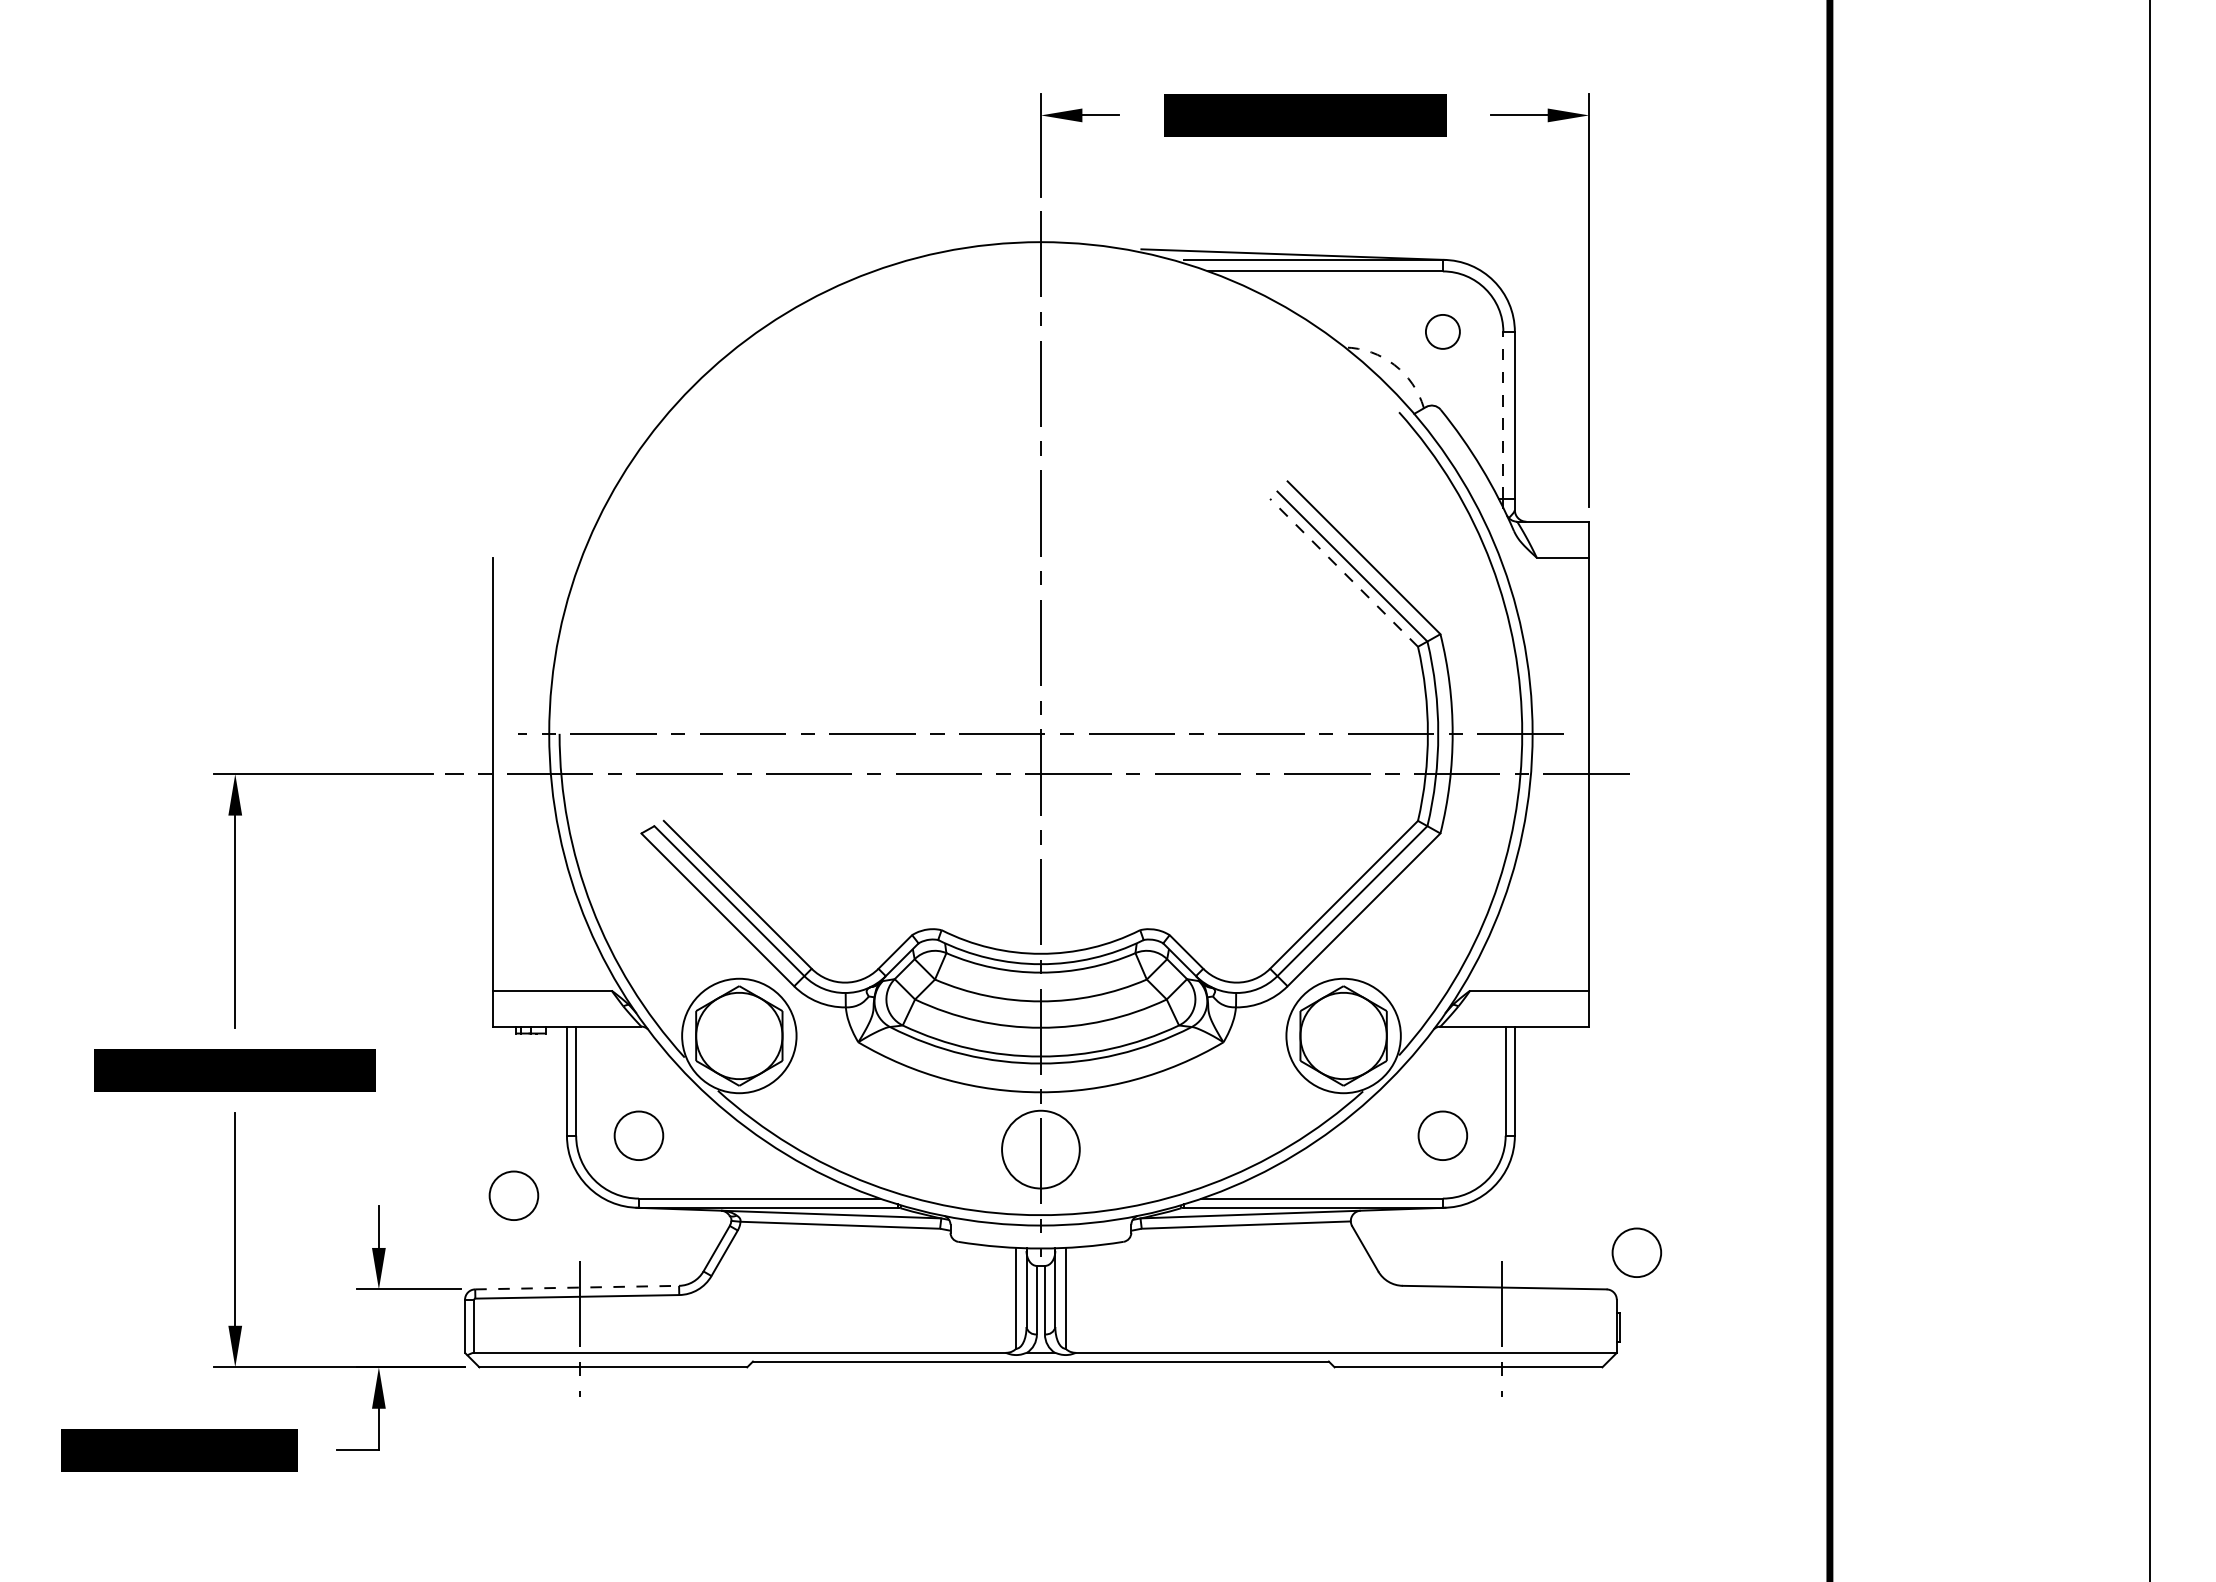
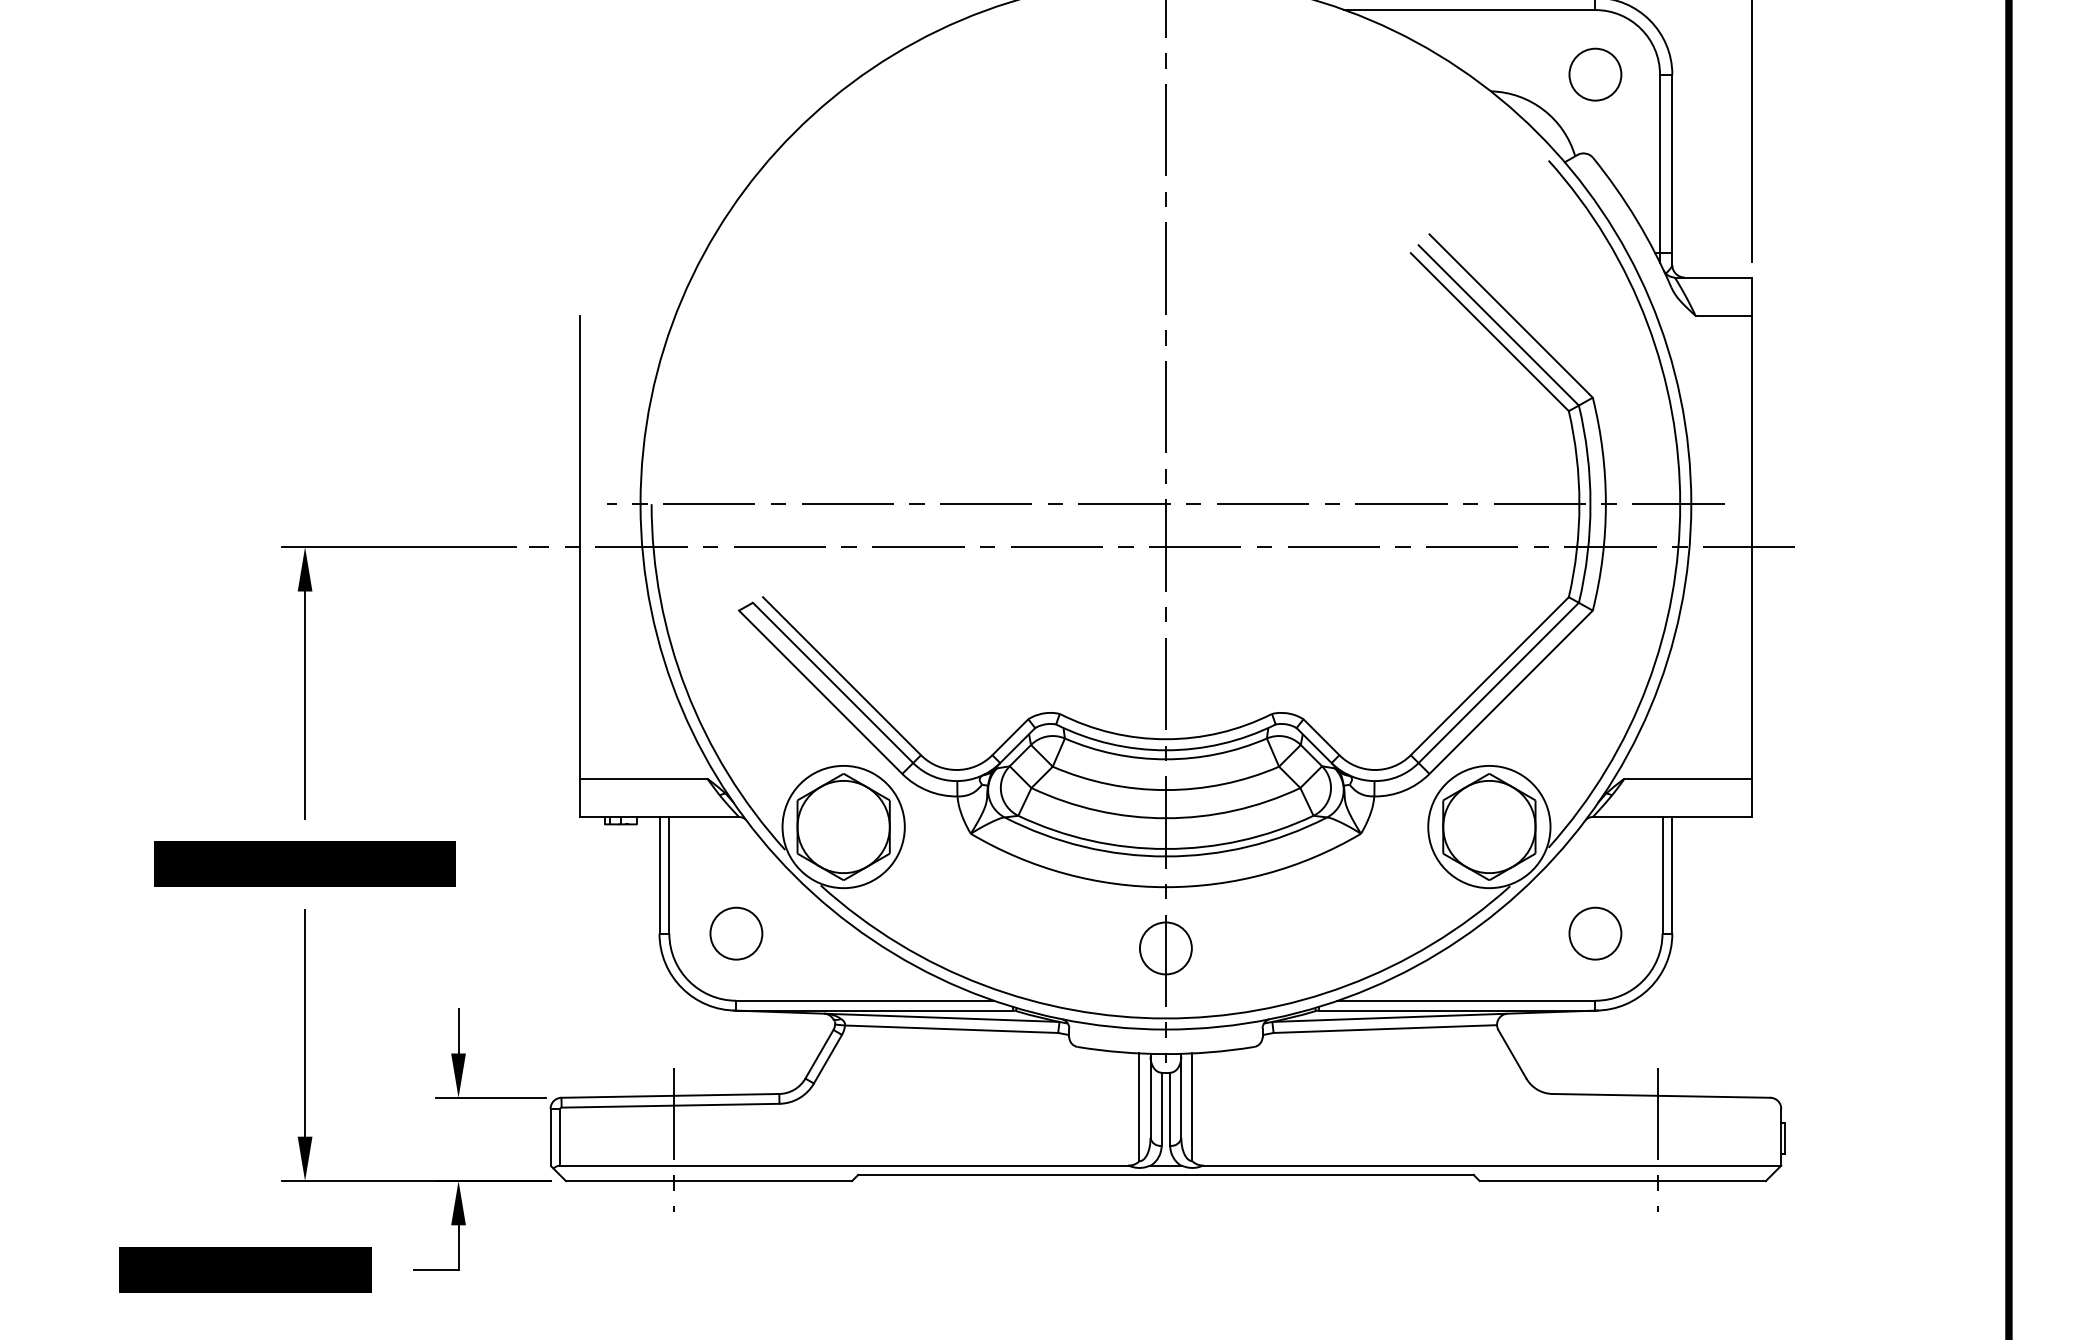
circle: (1442, 331) -> (1595, 74), size x1.43
arc: (1394, 364) -> (1543, 109), dashed -> solid
line: (1503, 414) -> (1660, 162), dashed -> solid
line: (1344, 572) -> (1490, 331), dashed -> solid
circle: (1040, 1149) -> (1165, 948), size x0.62
circle: (513, 1195) -> (602, 997), removed
circle: (1636, 1252) -> (1802, 1058), removed
line: (577, 1287) -> (670, 1095), dashed -> solid

